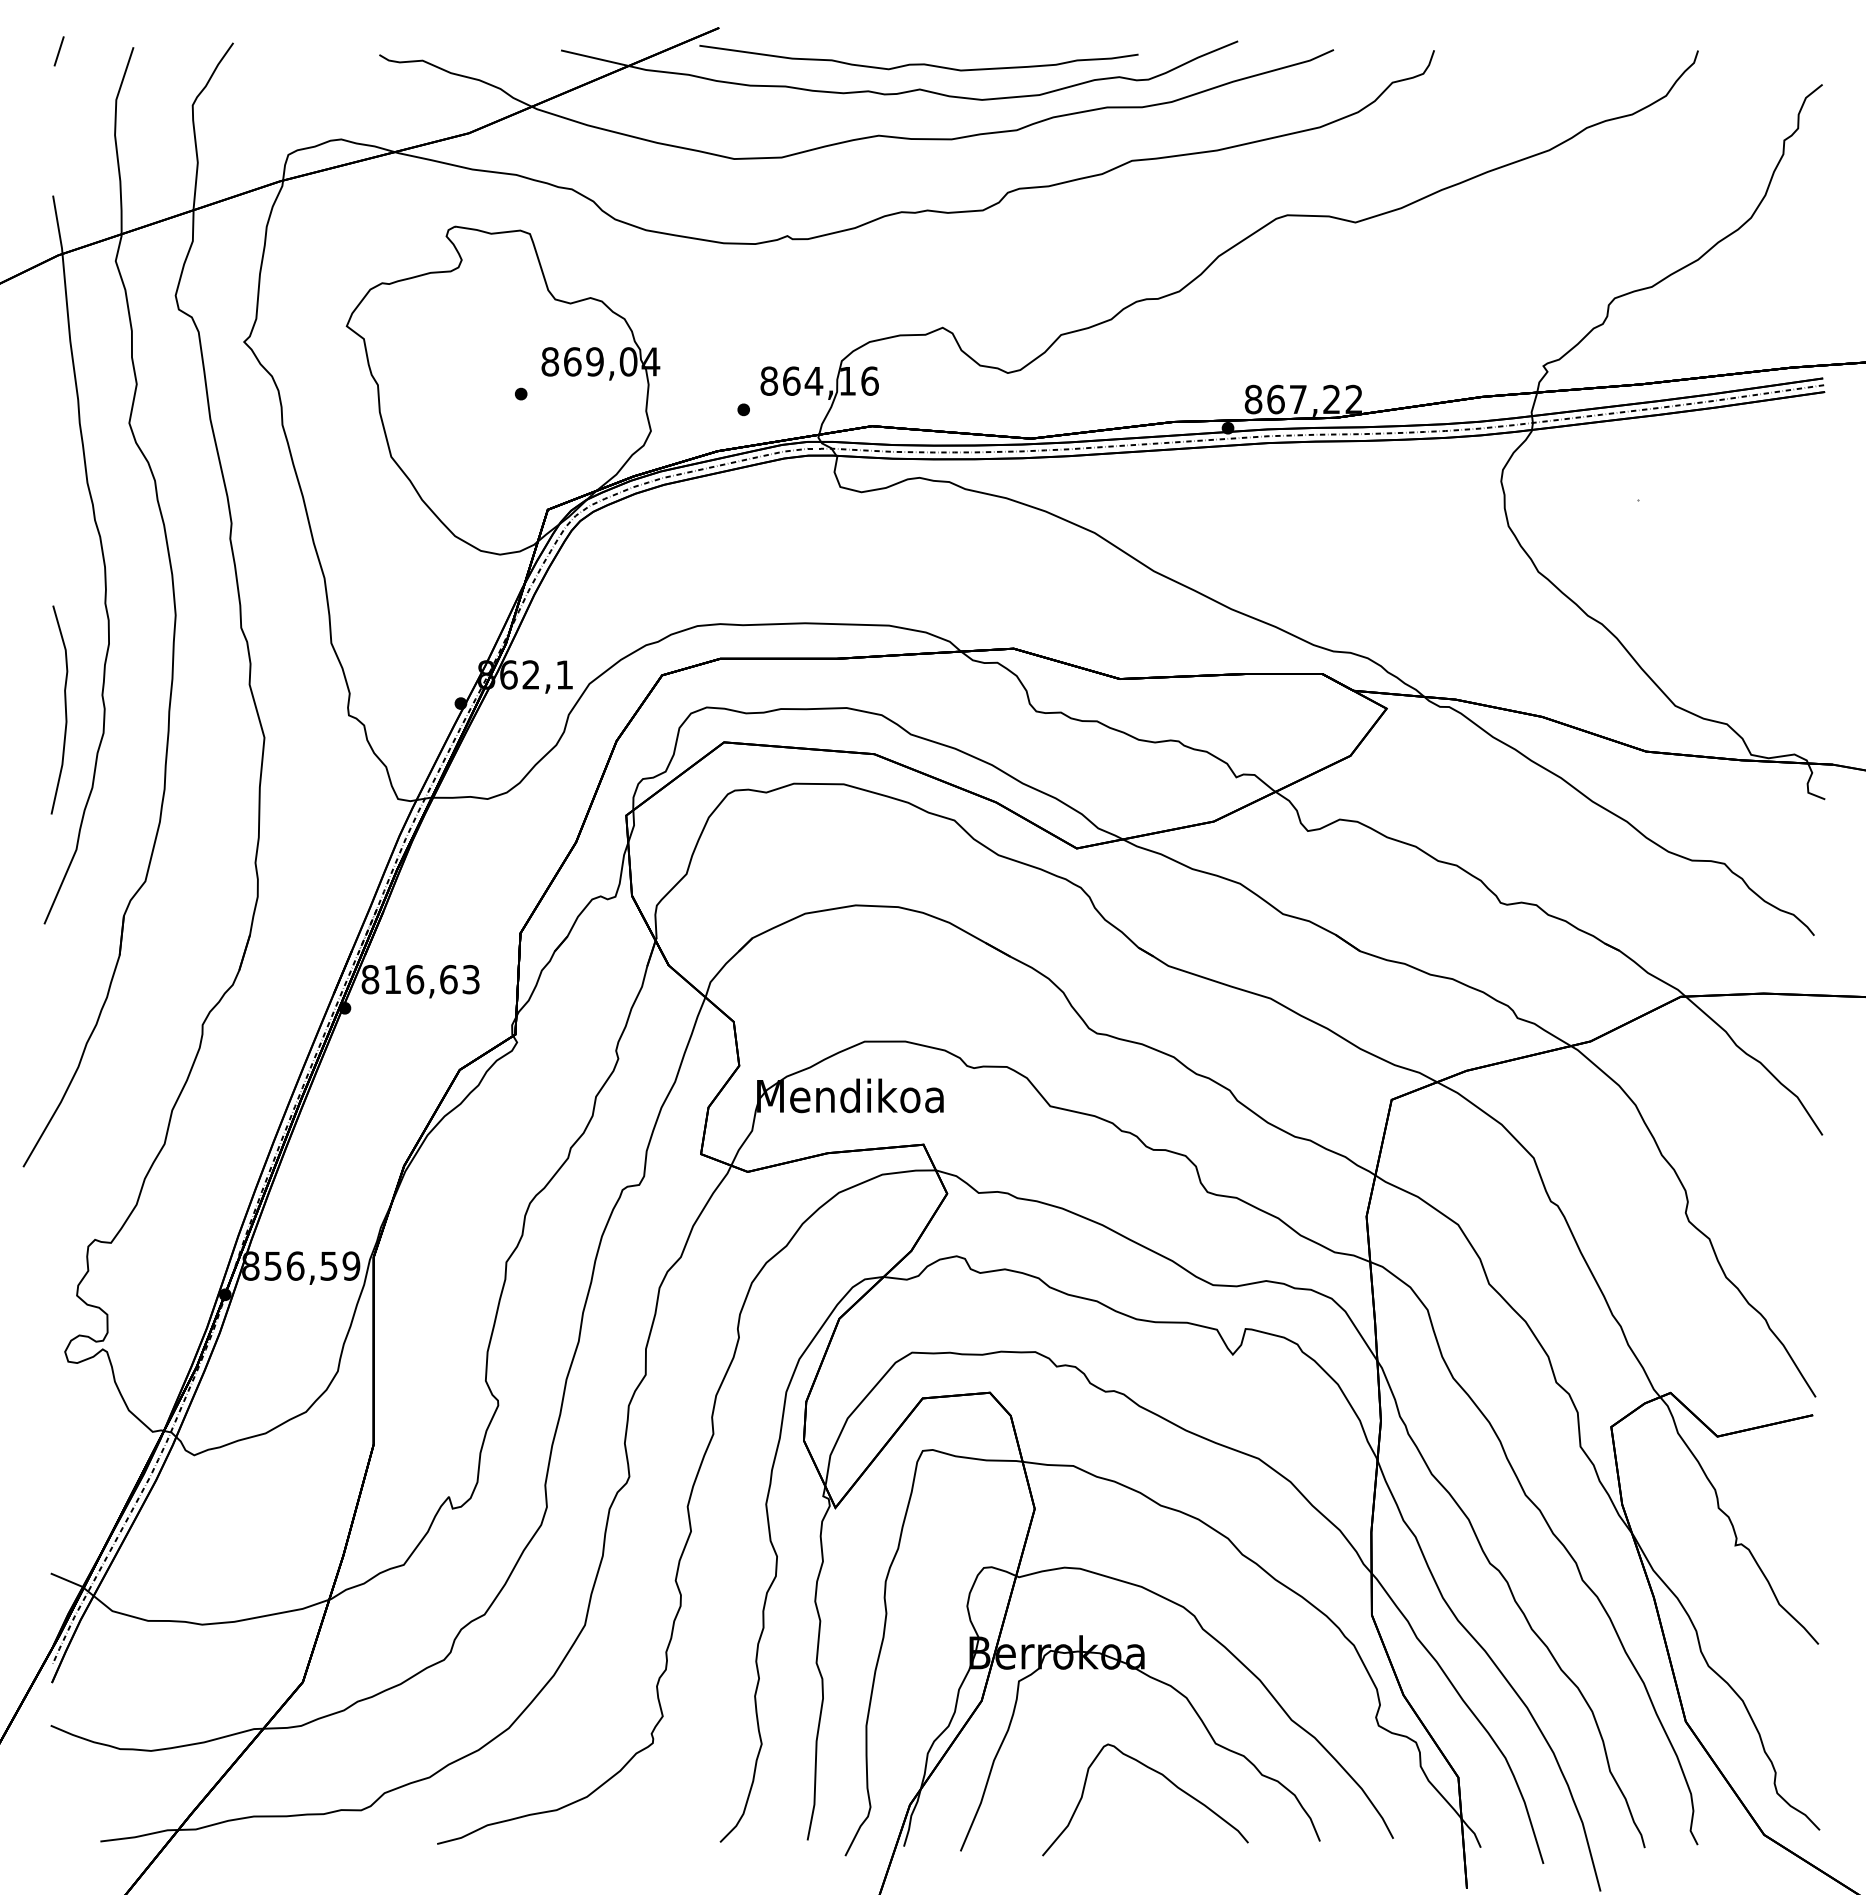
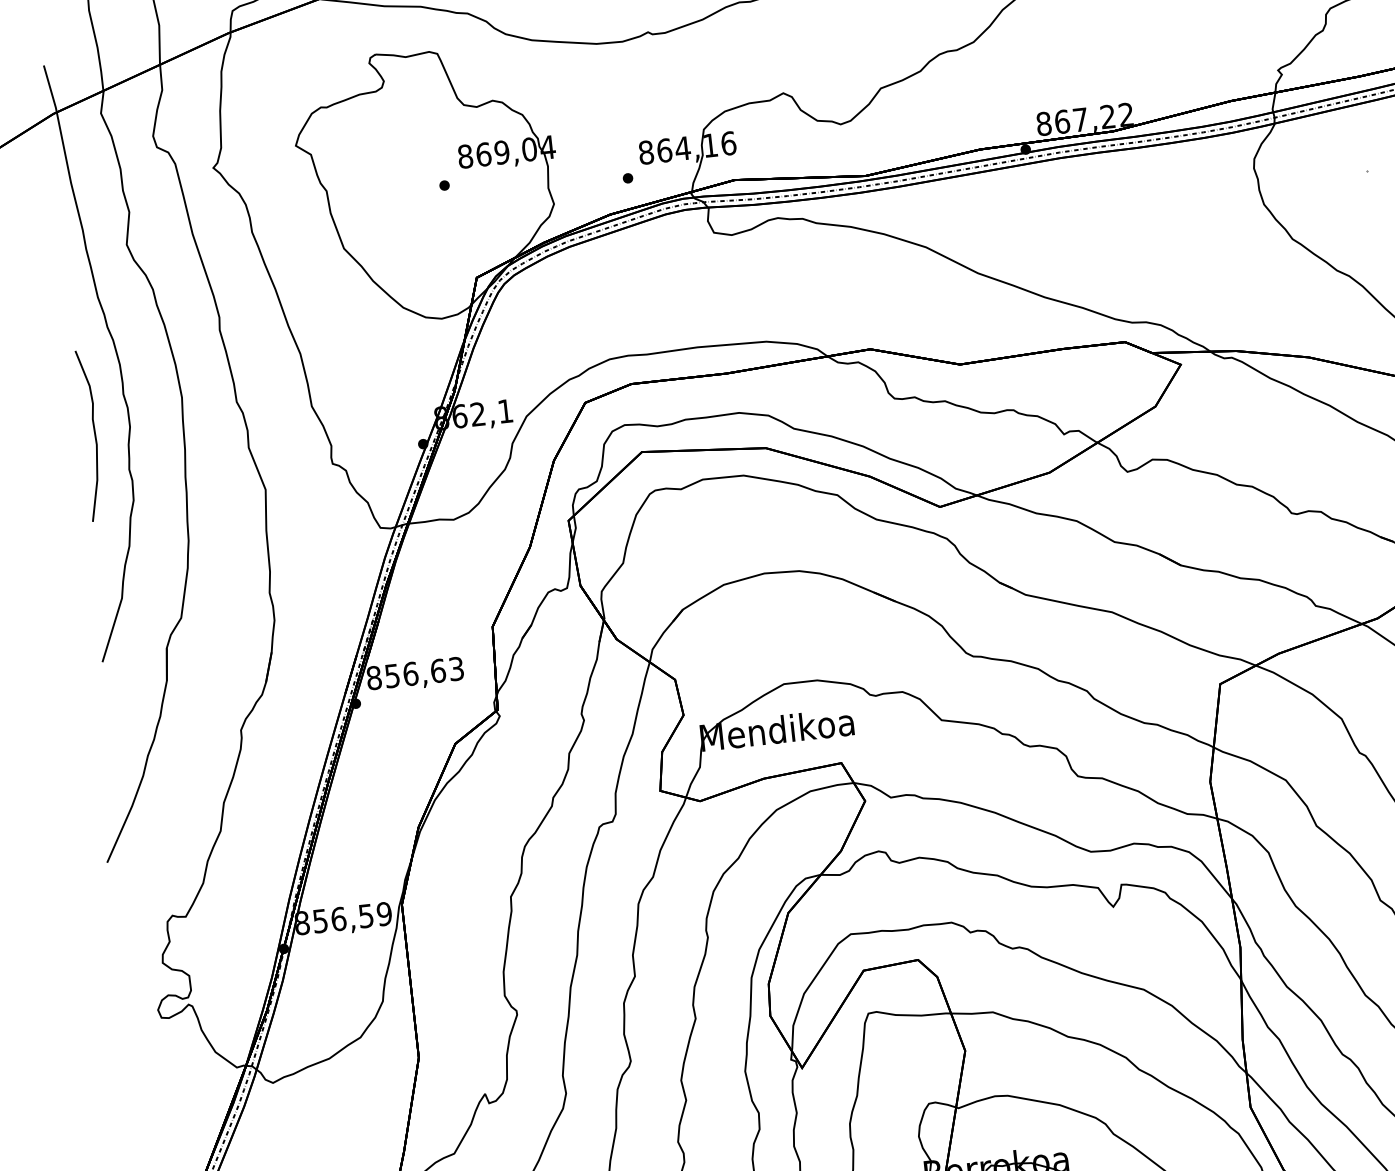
curve: (64, 706) -> (93, 432), moved
text: (392, 979) -> (392, 675), 816,63 -> 856,63

